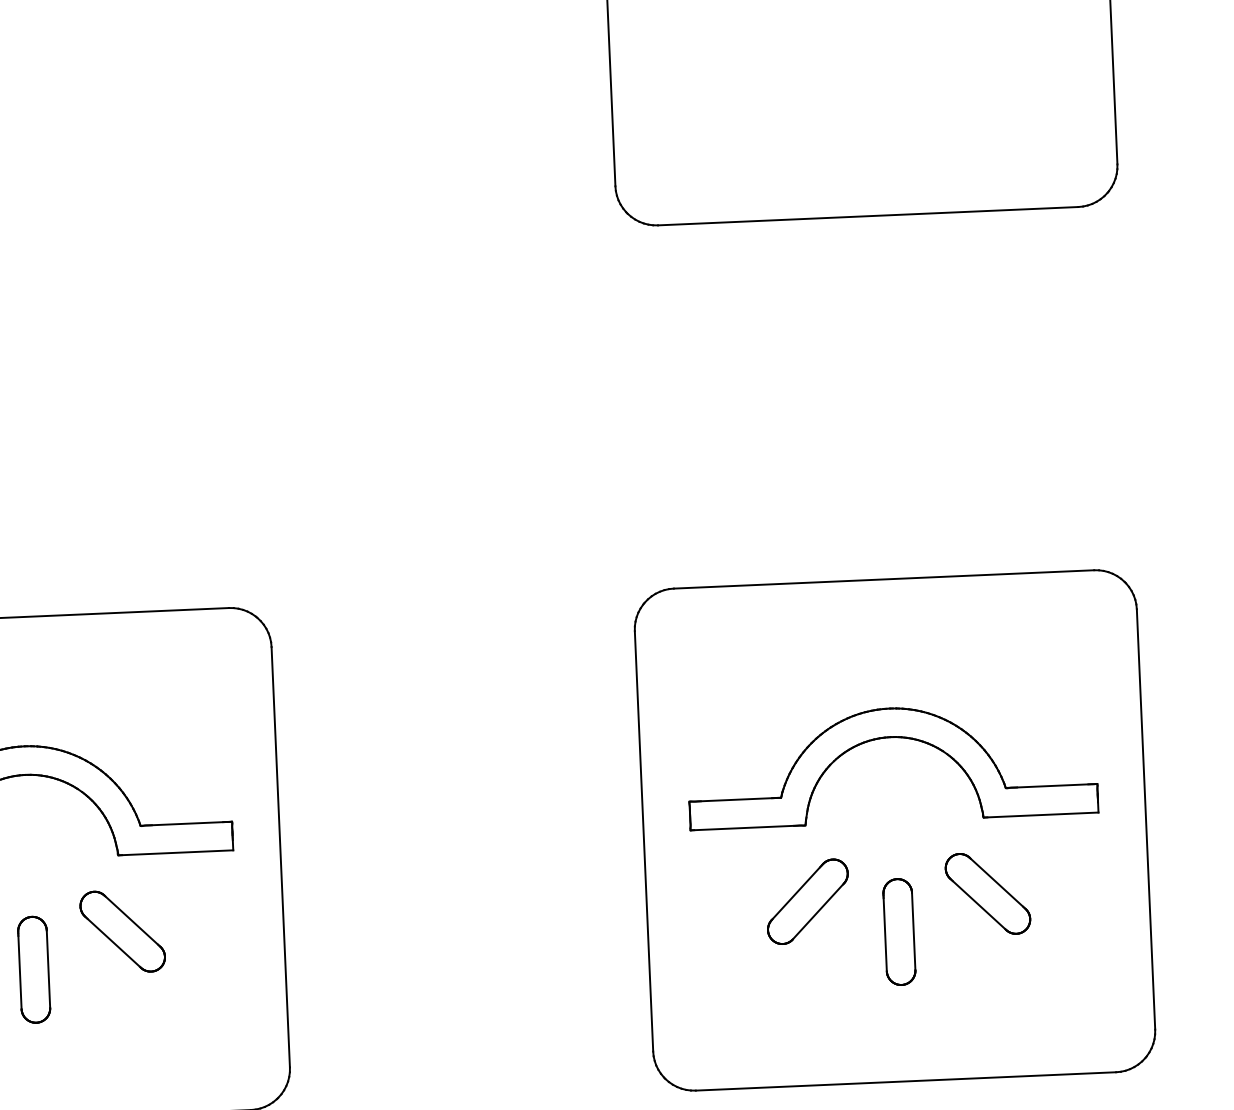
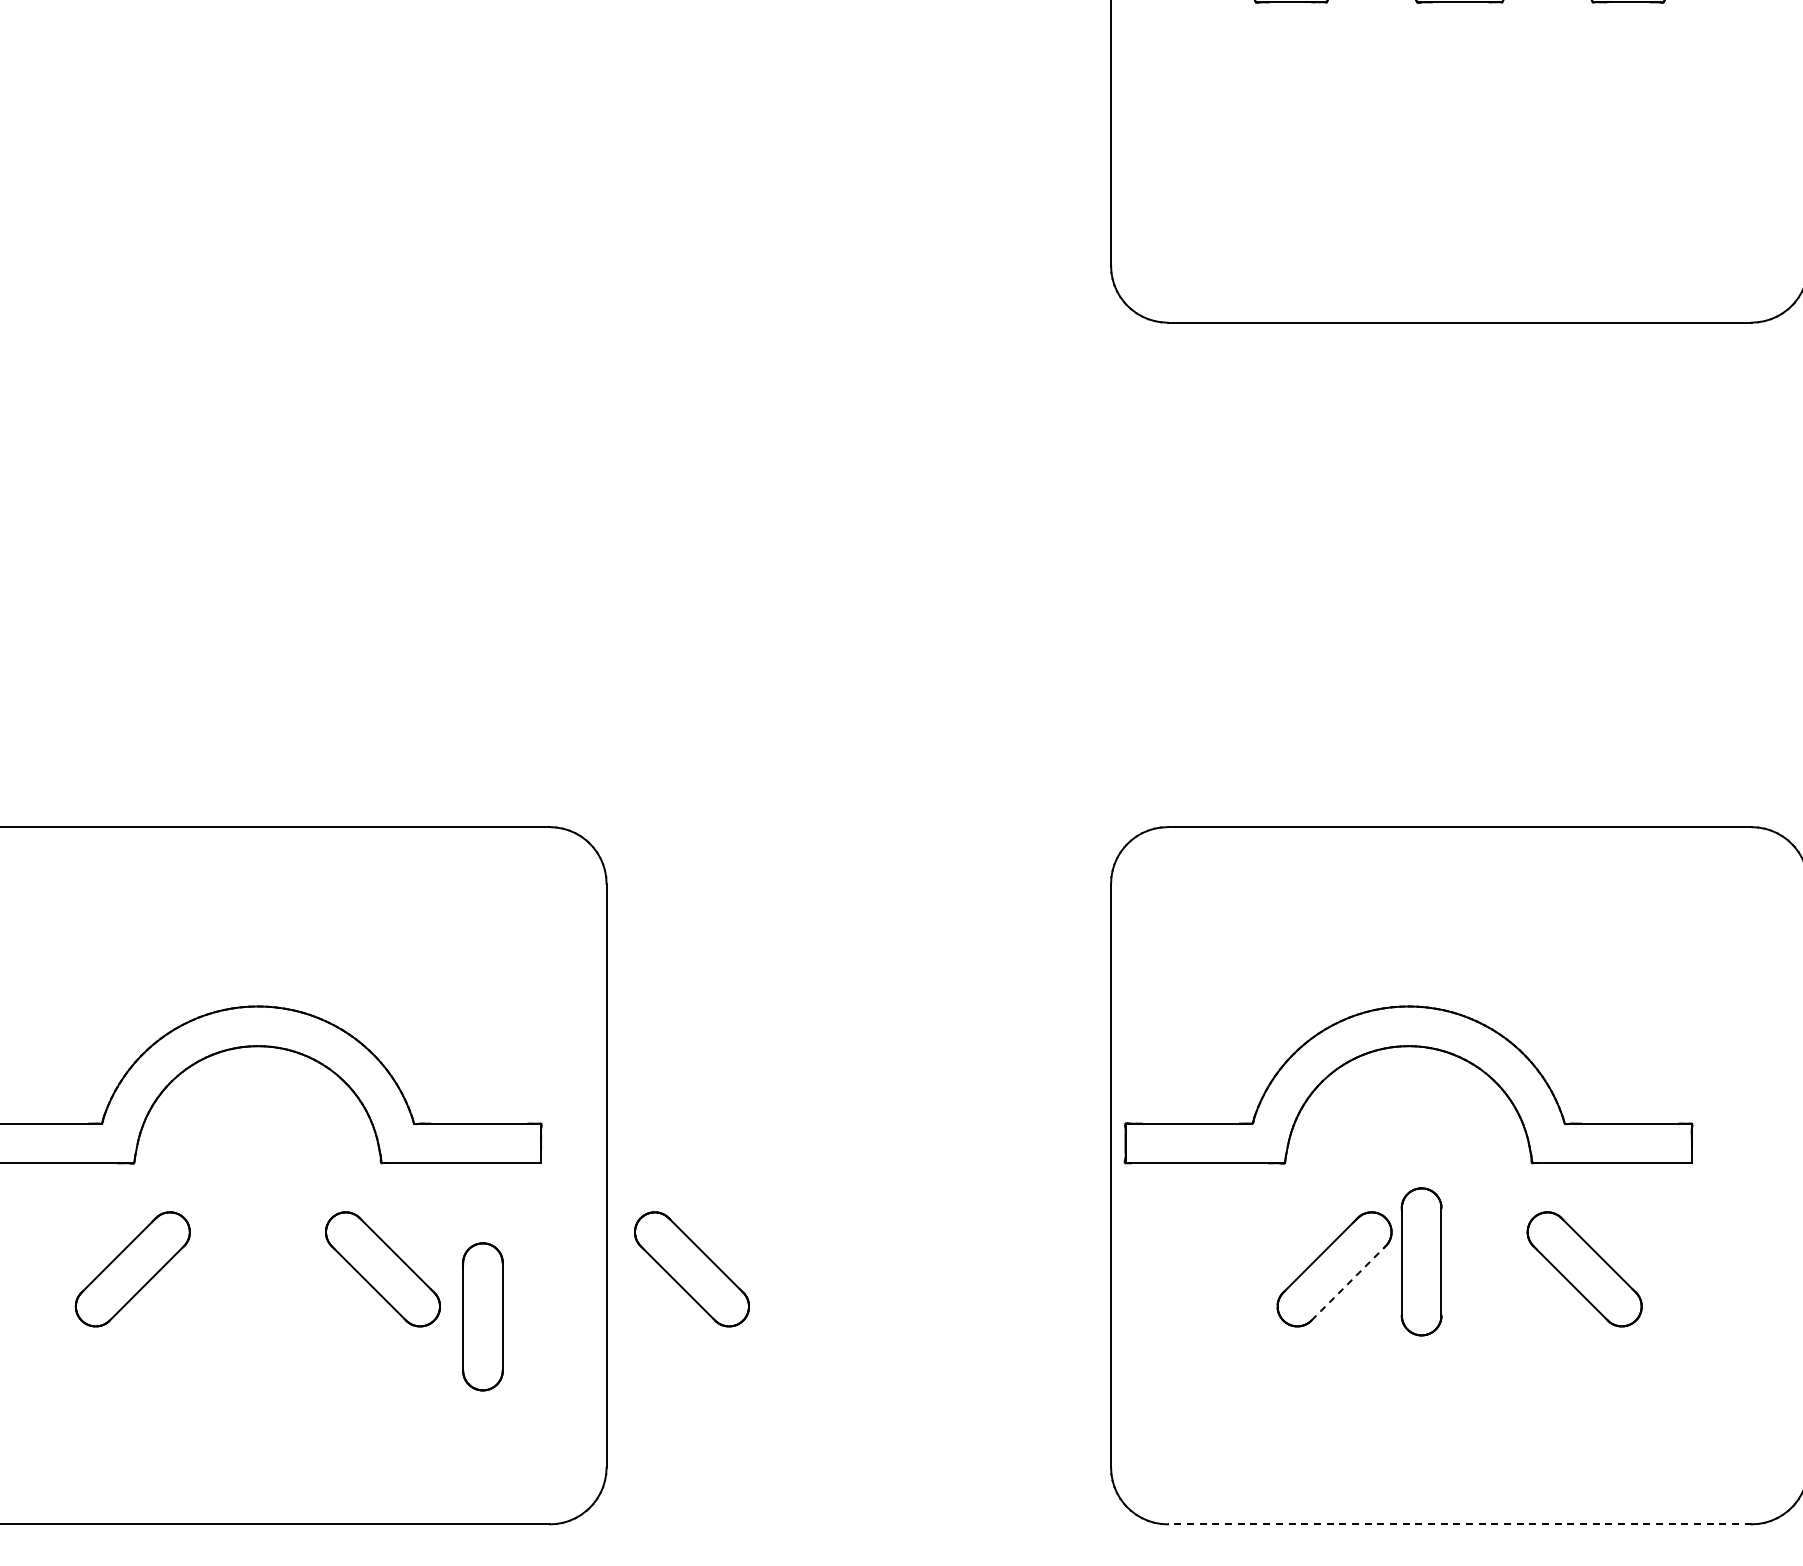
part: (890, 738) -> (1408, 1047), moved
line: (818, 911) -> (1348, 1283), solid -> dashed
part: (344, 922) -> (691, 1269), added
part: (899, 931) -> (1421, 1261), moved
part: (33, 969) -> (482, 1316), moved
line: (905, 1081) -> (1459, 1524), solid -> dashed

